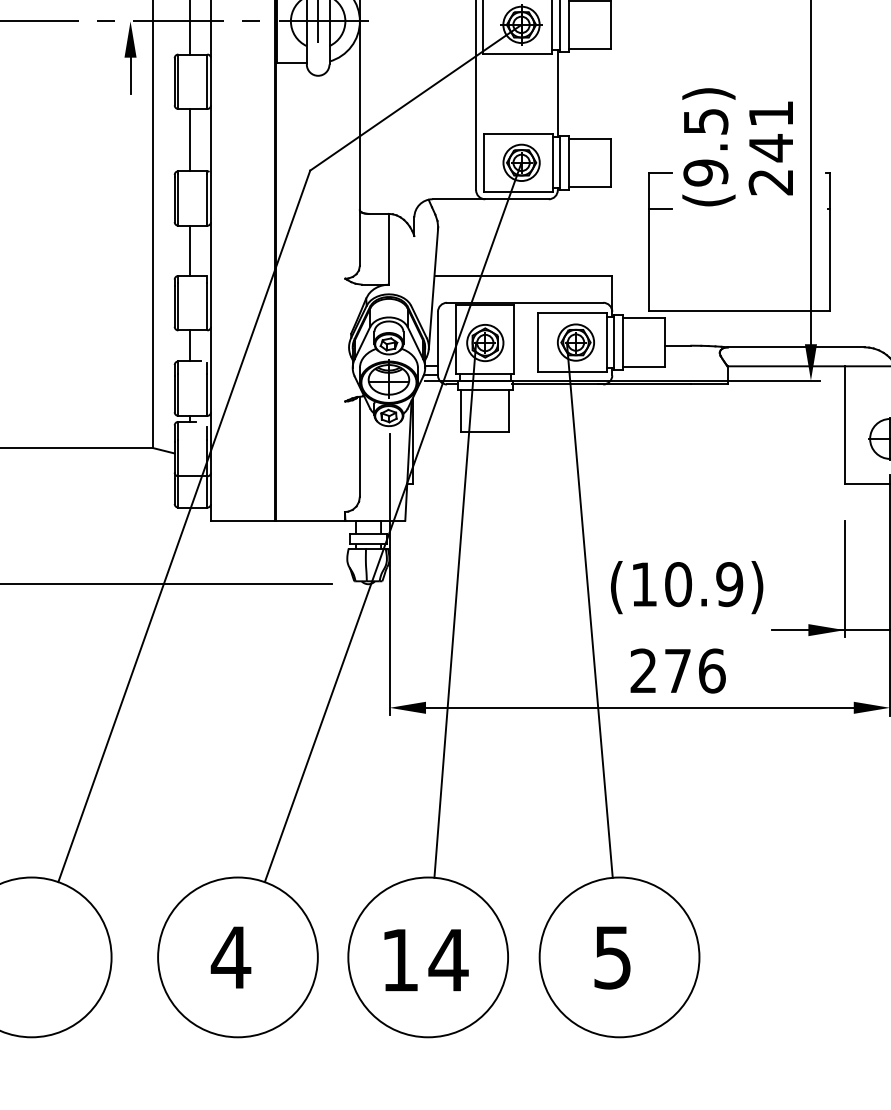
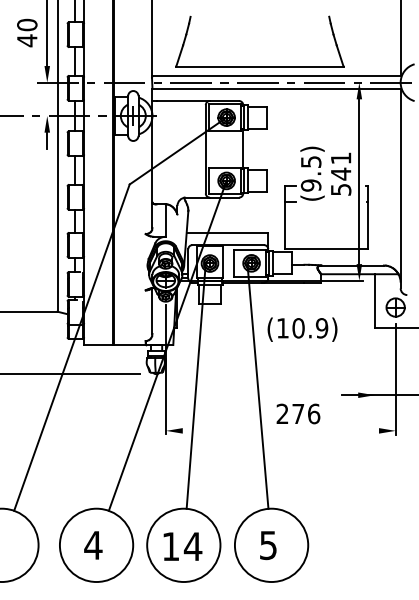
text: (769, 181) -> (340, 189), 241 -> 541
line: (843, 578) -> (374, 371), removed
text: (686, 587) -> (302, 329), moved
line: (639, 707) -> (280, 430), removed

